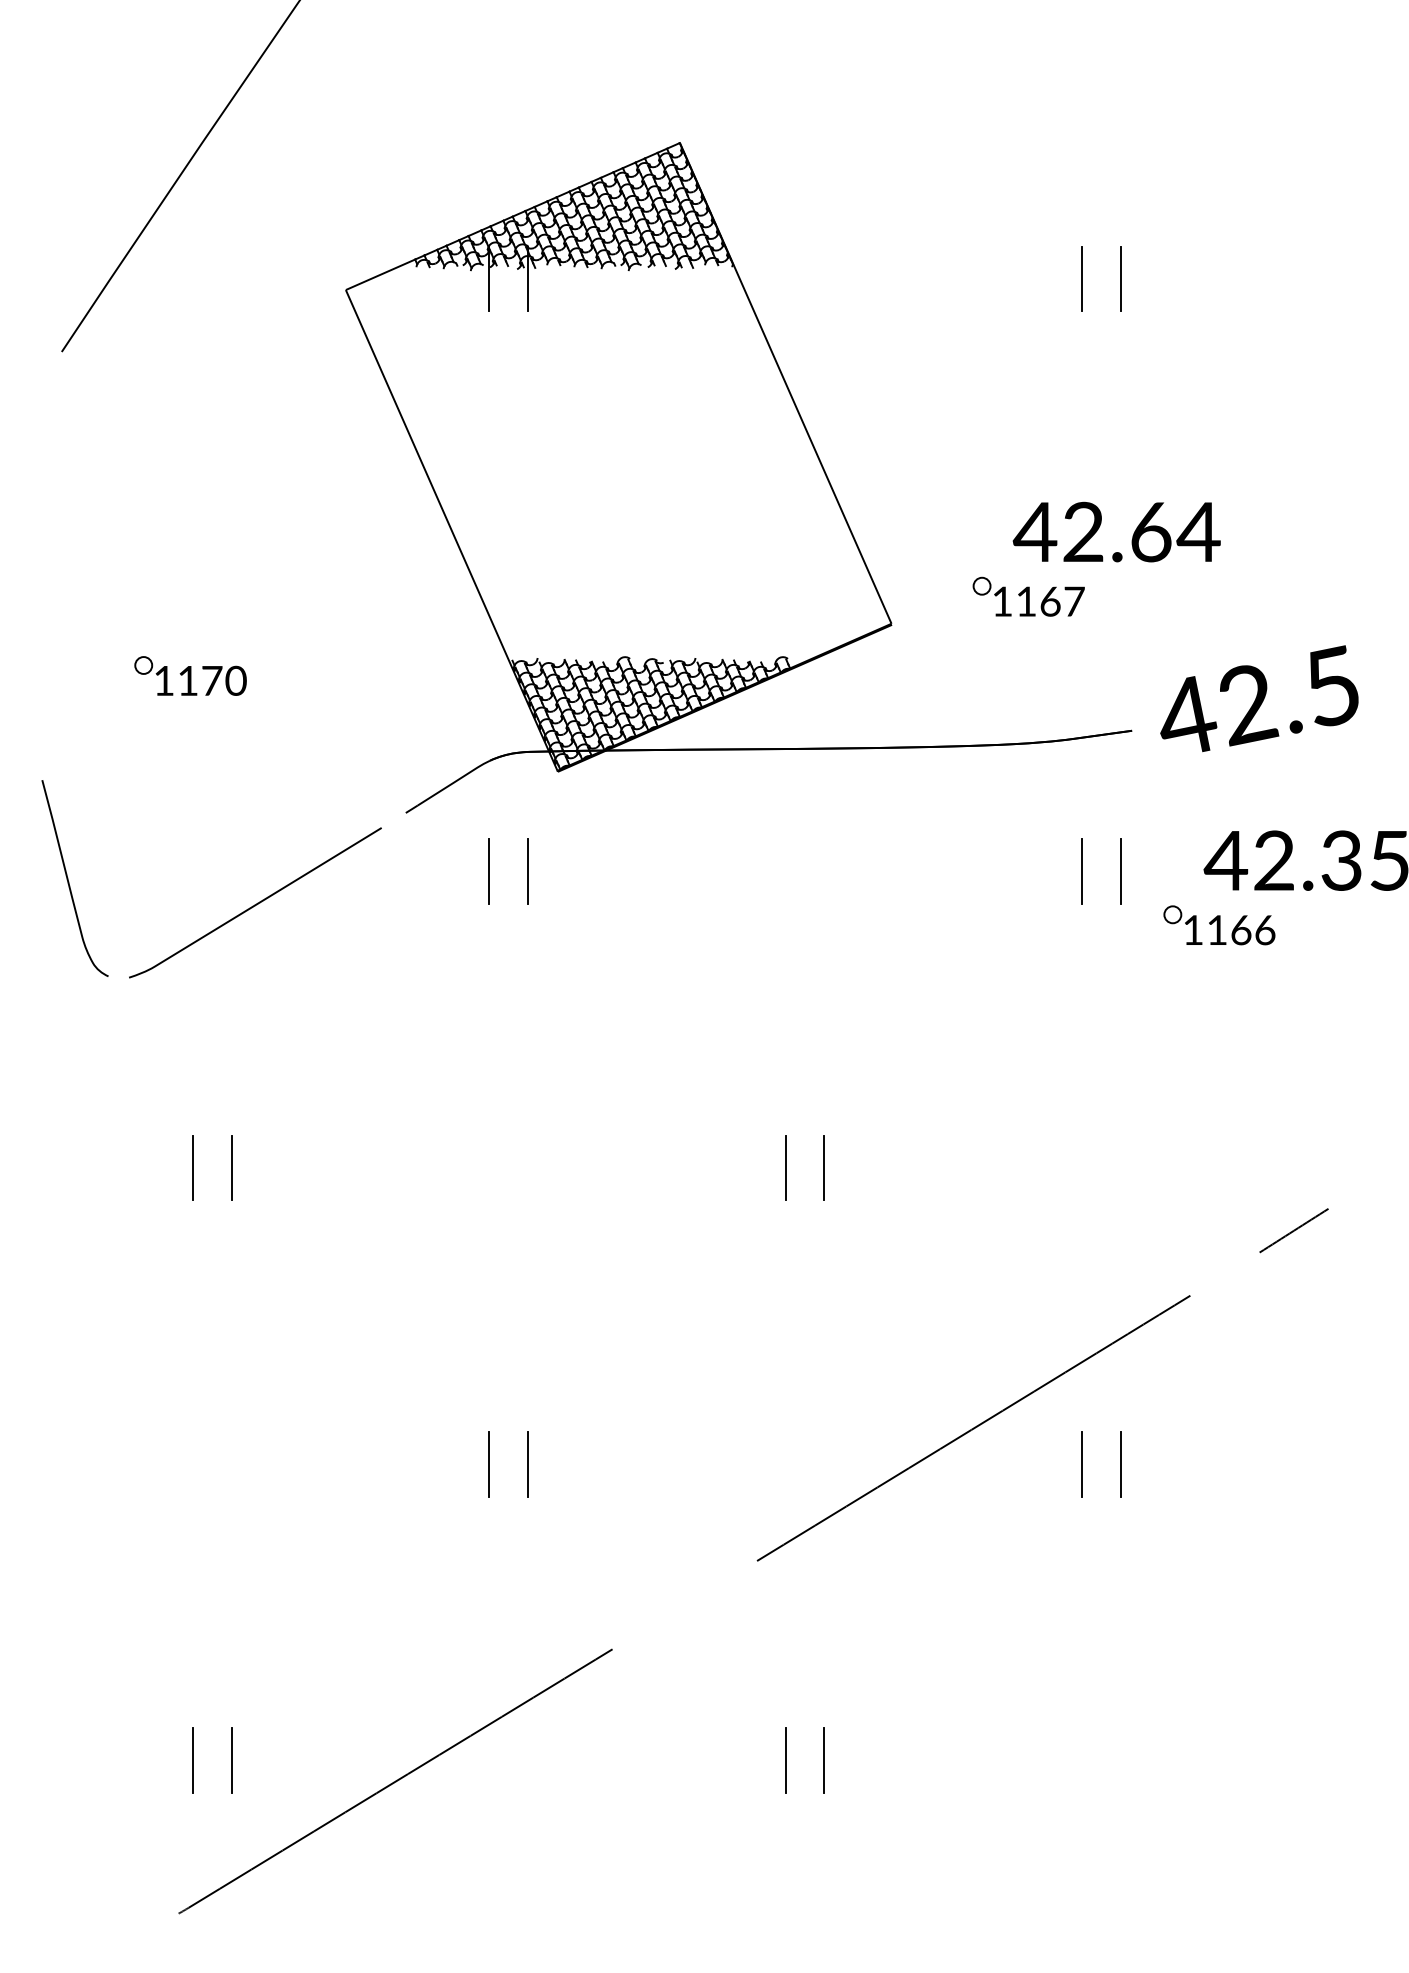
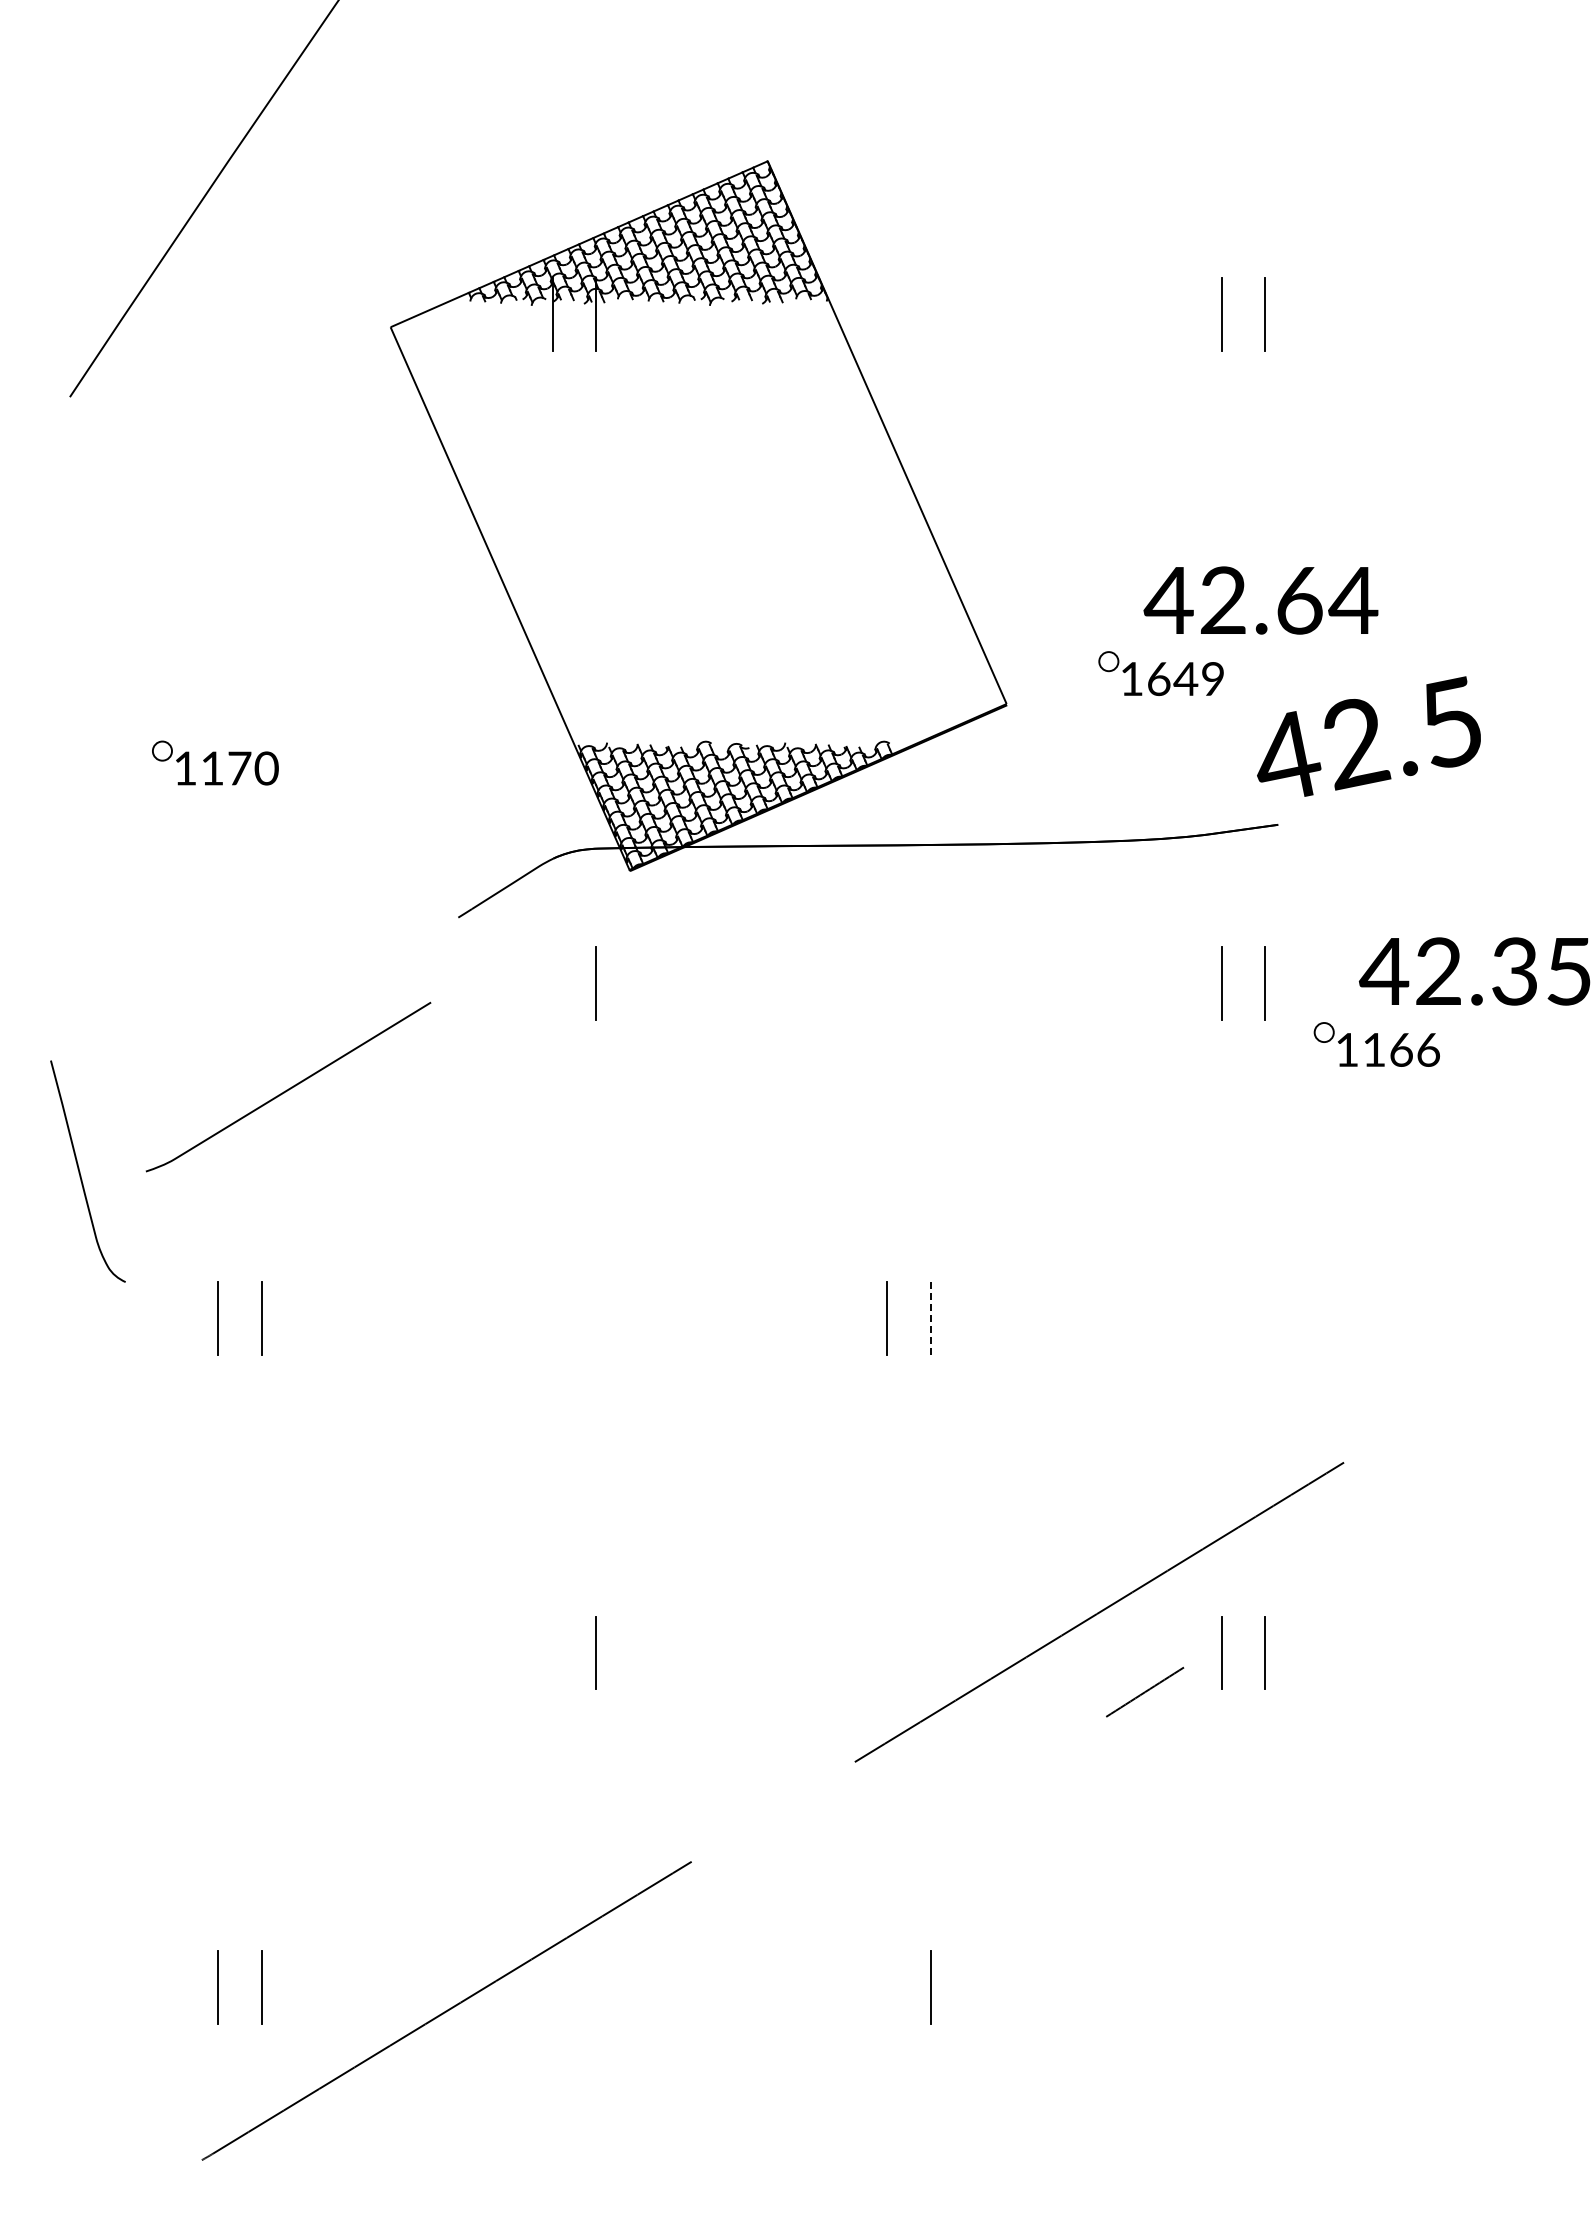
text: (1050, 602) -> (1186, 679), 1167 -> 1649
text: (1259, 698) -> (1368, 736), moved
line: (489, 871) -> (552, 983), removed
curve: (68, 878) -> (80, 1171), moved
curve: (255, 904) -> (288, 1088), moved
line: (824, 1168) -> (930, 1318), solid -> dashed
line: (1294, 1230) -> (1145, 1691), moved
line: (489, 1463) -> (552, 1652), removed
line: (785, 1760) -> (886, 1987), removed

